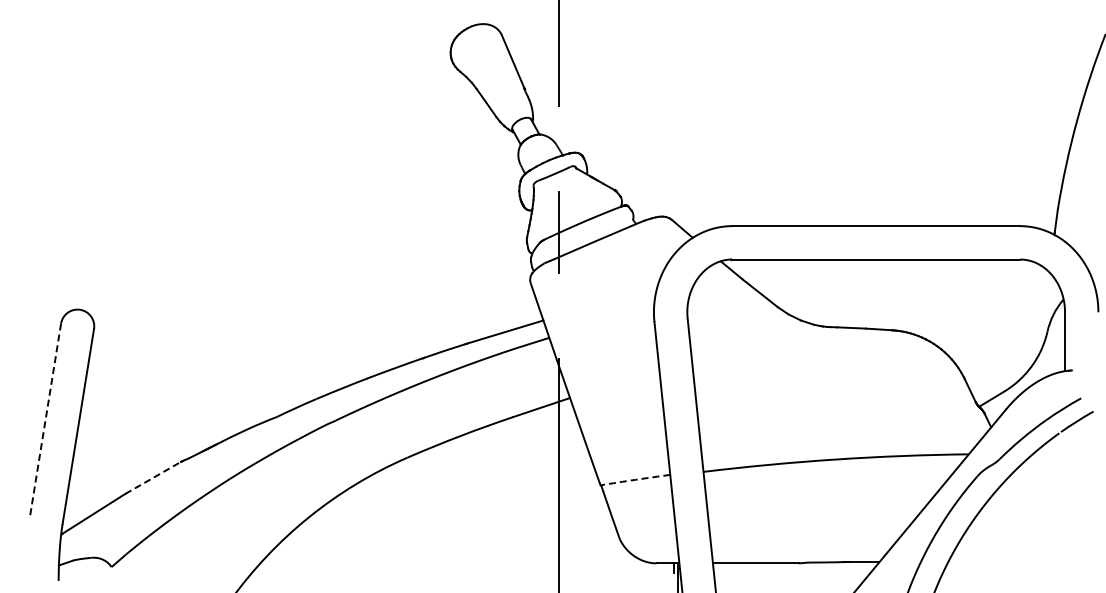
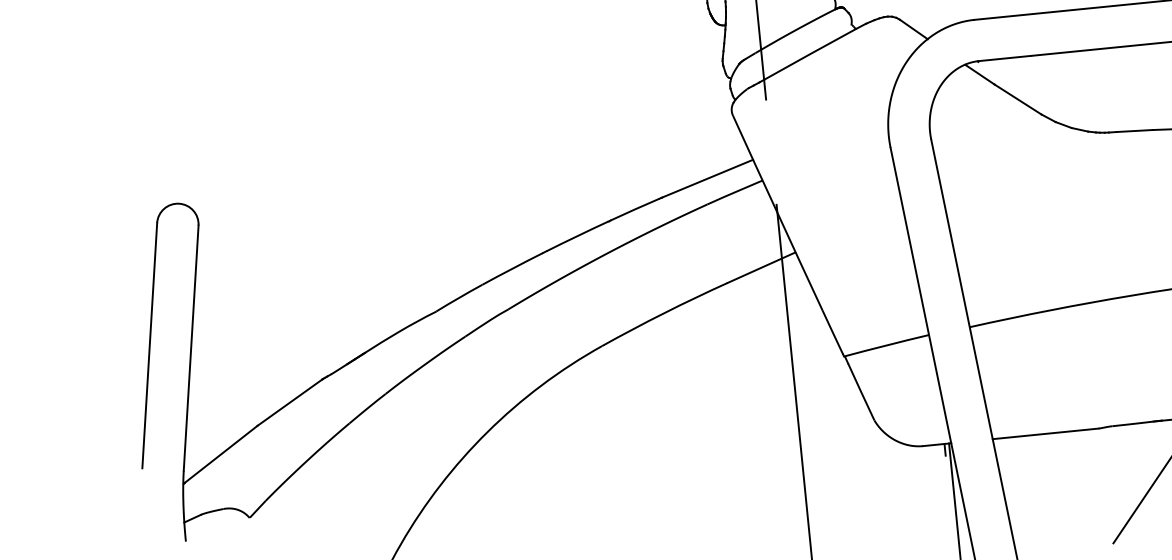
line: (45, 421) -> (149, 346), dashed -> solid
line: (153, 477) -> (290, 402), dashed -> solid
arc: (635, 479) -> (886, 345), dashed -> solid

